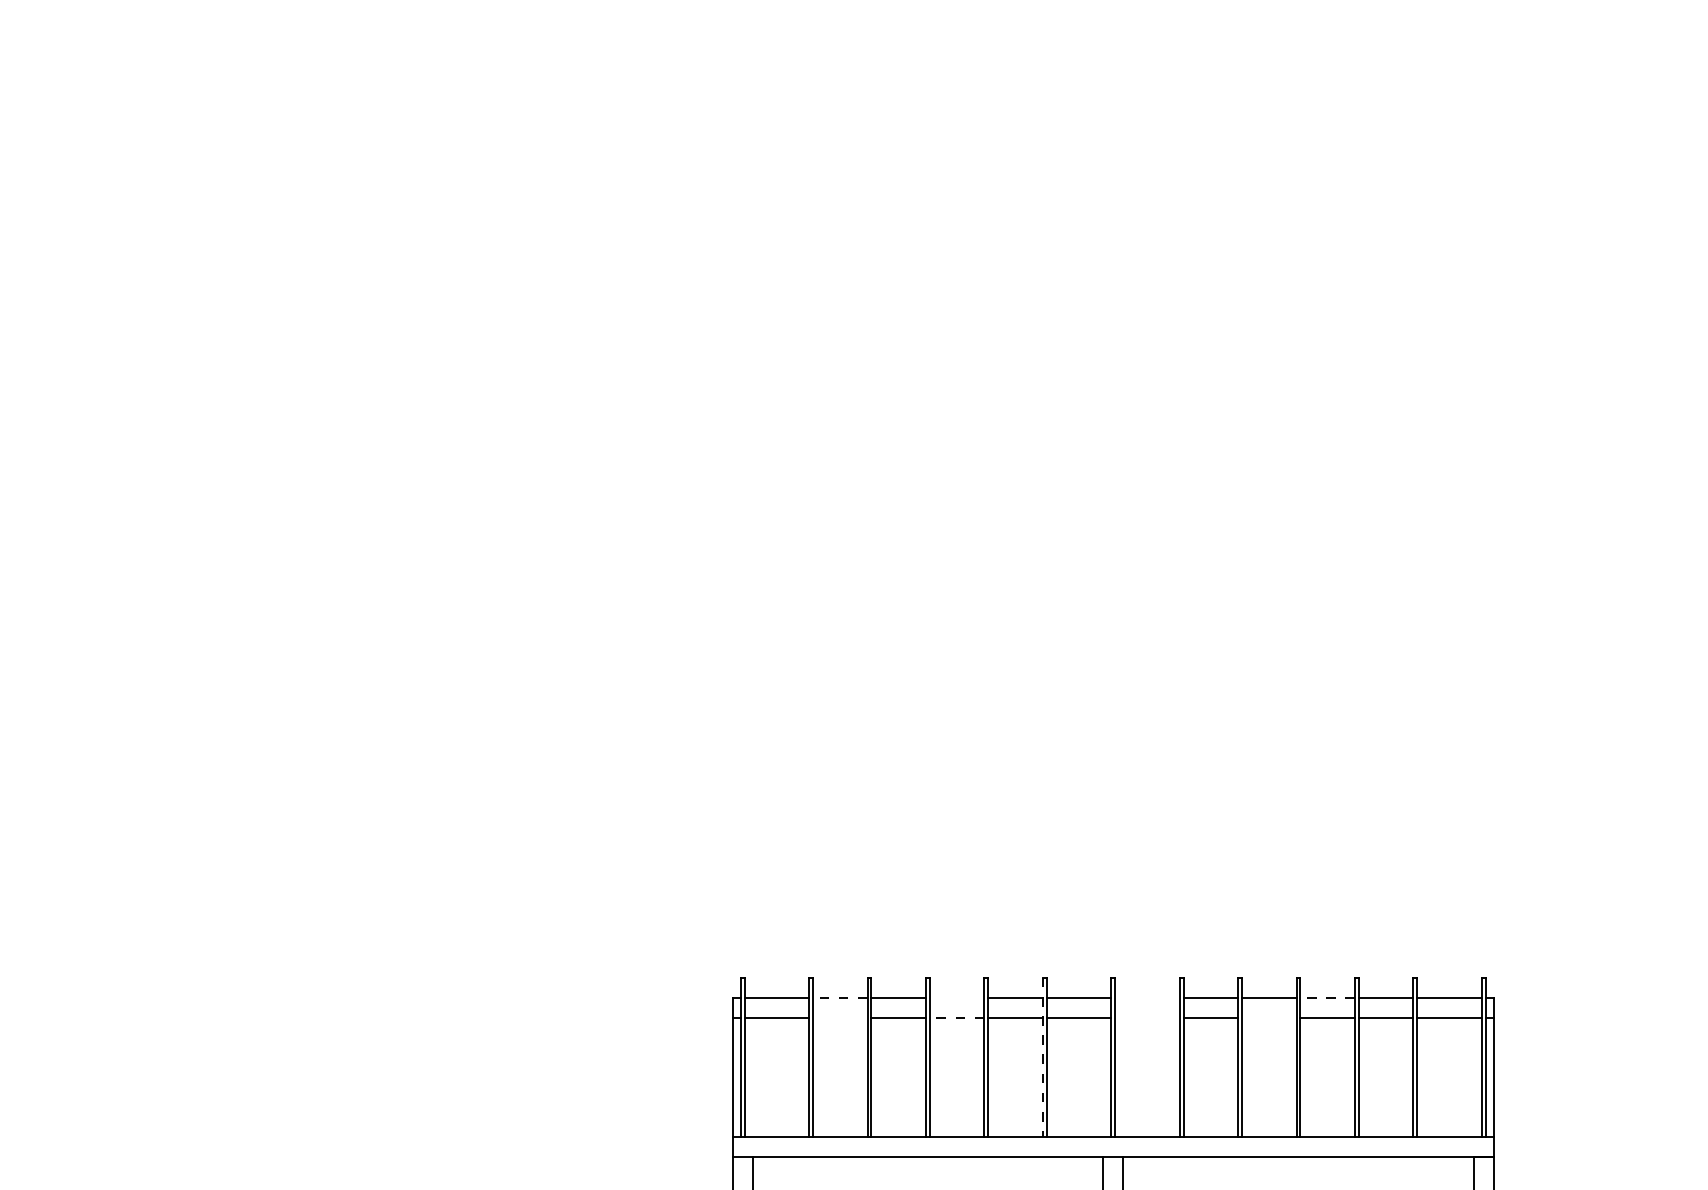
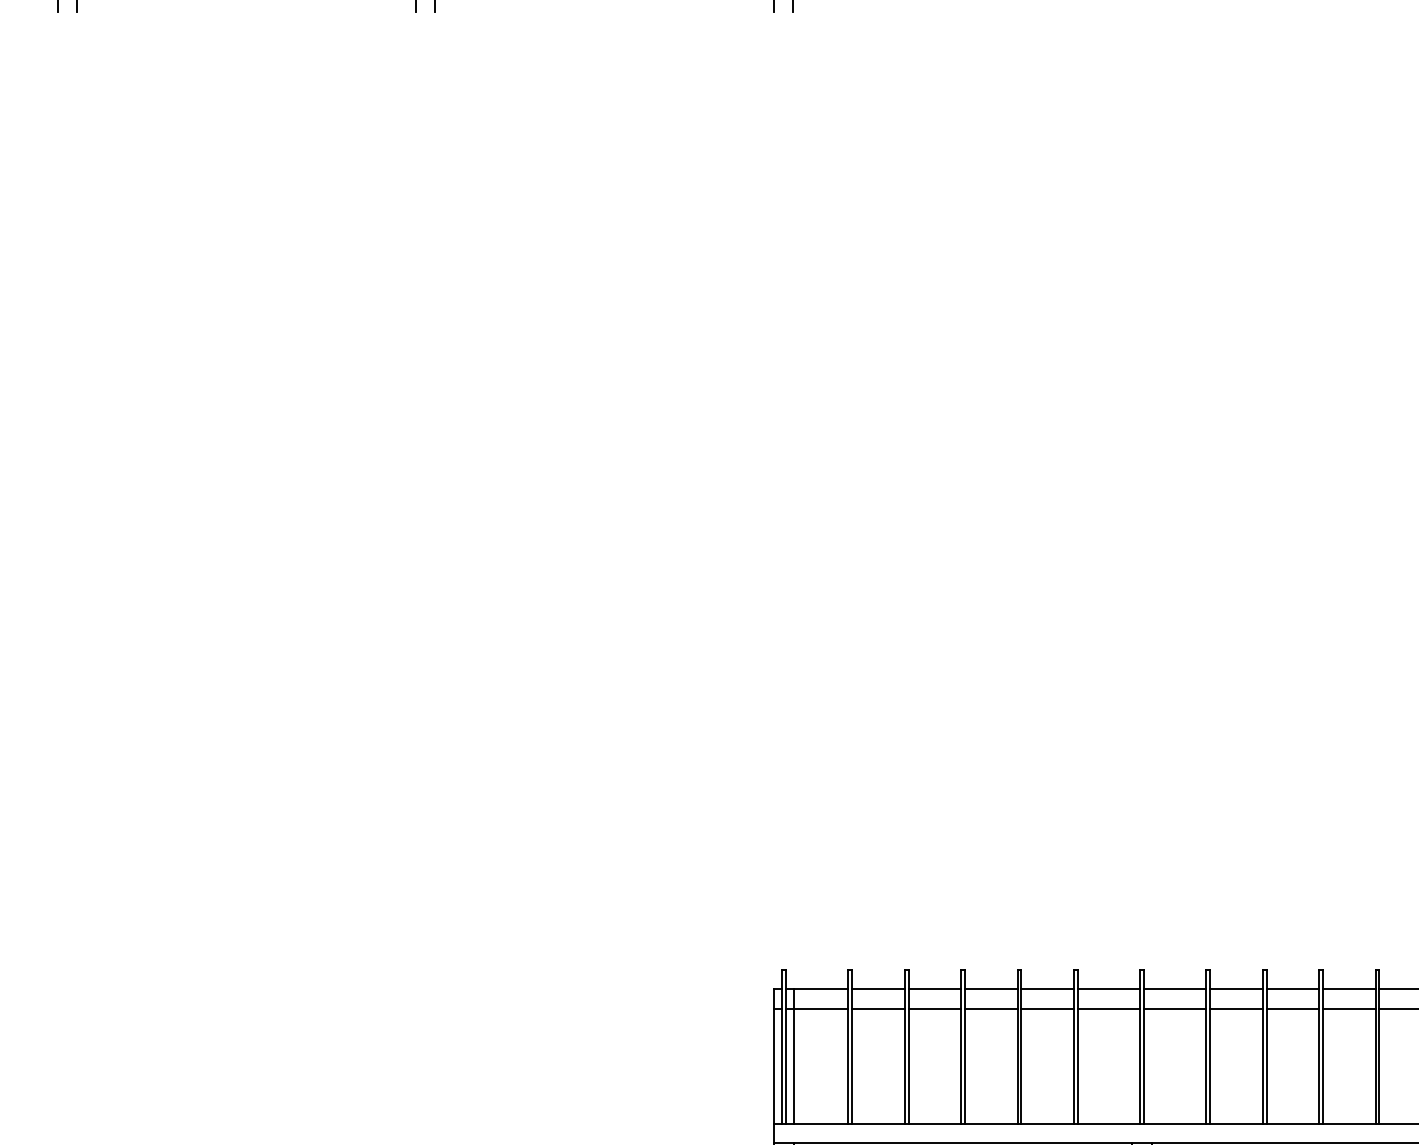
line: (839, 997) -> (877, 988), dashed -> solid
line: (956, 997) -> (990, 988), added
line: (1147, 997) -> (1175, 988), added
line: (1327, 997) -> (1349, 988), dashed -> solid
line: (840, 1018) -> (878, 1009), added
line: (956, 1018) -> (990, 1009), dashed -> solid
line: (1147, 1018) -> (1175, 1009), added
line: (1268, 1018) -> (1292, 1009), added
line: (1042, 1057) -> (1073, 1046), dashed -> solid
line: (752, 1066) -> (793, 1055), added

